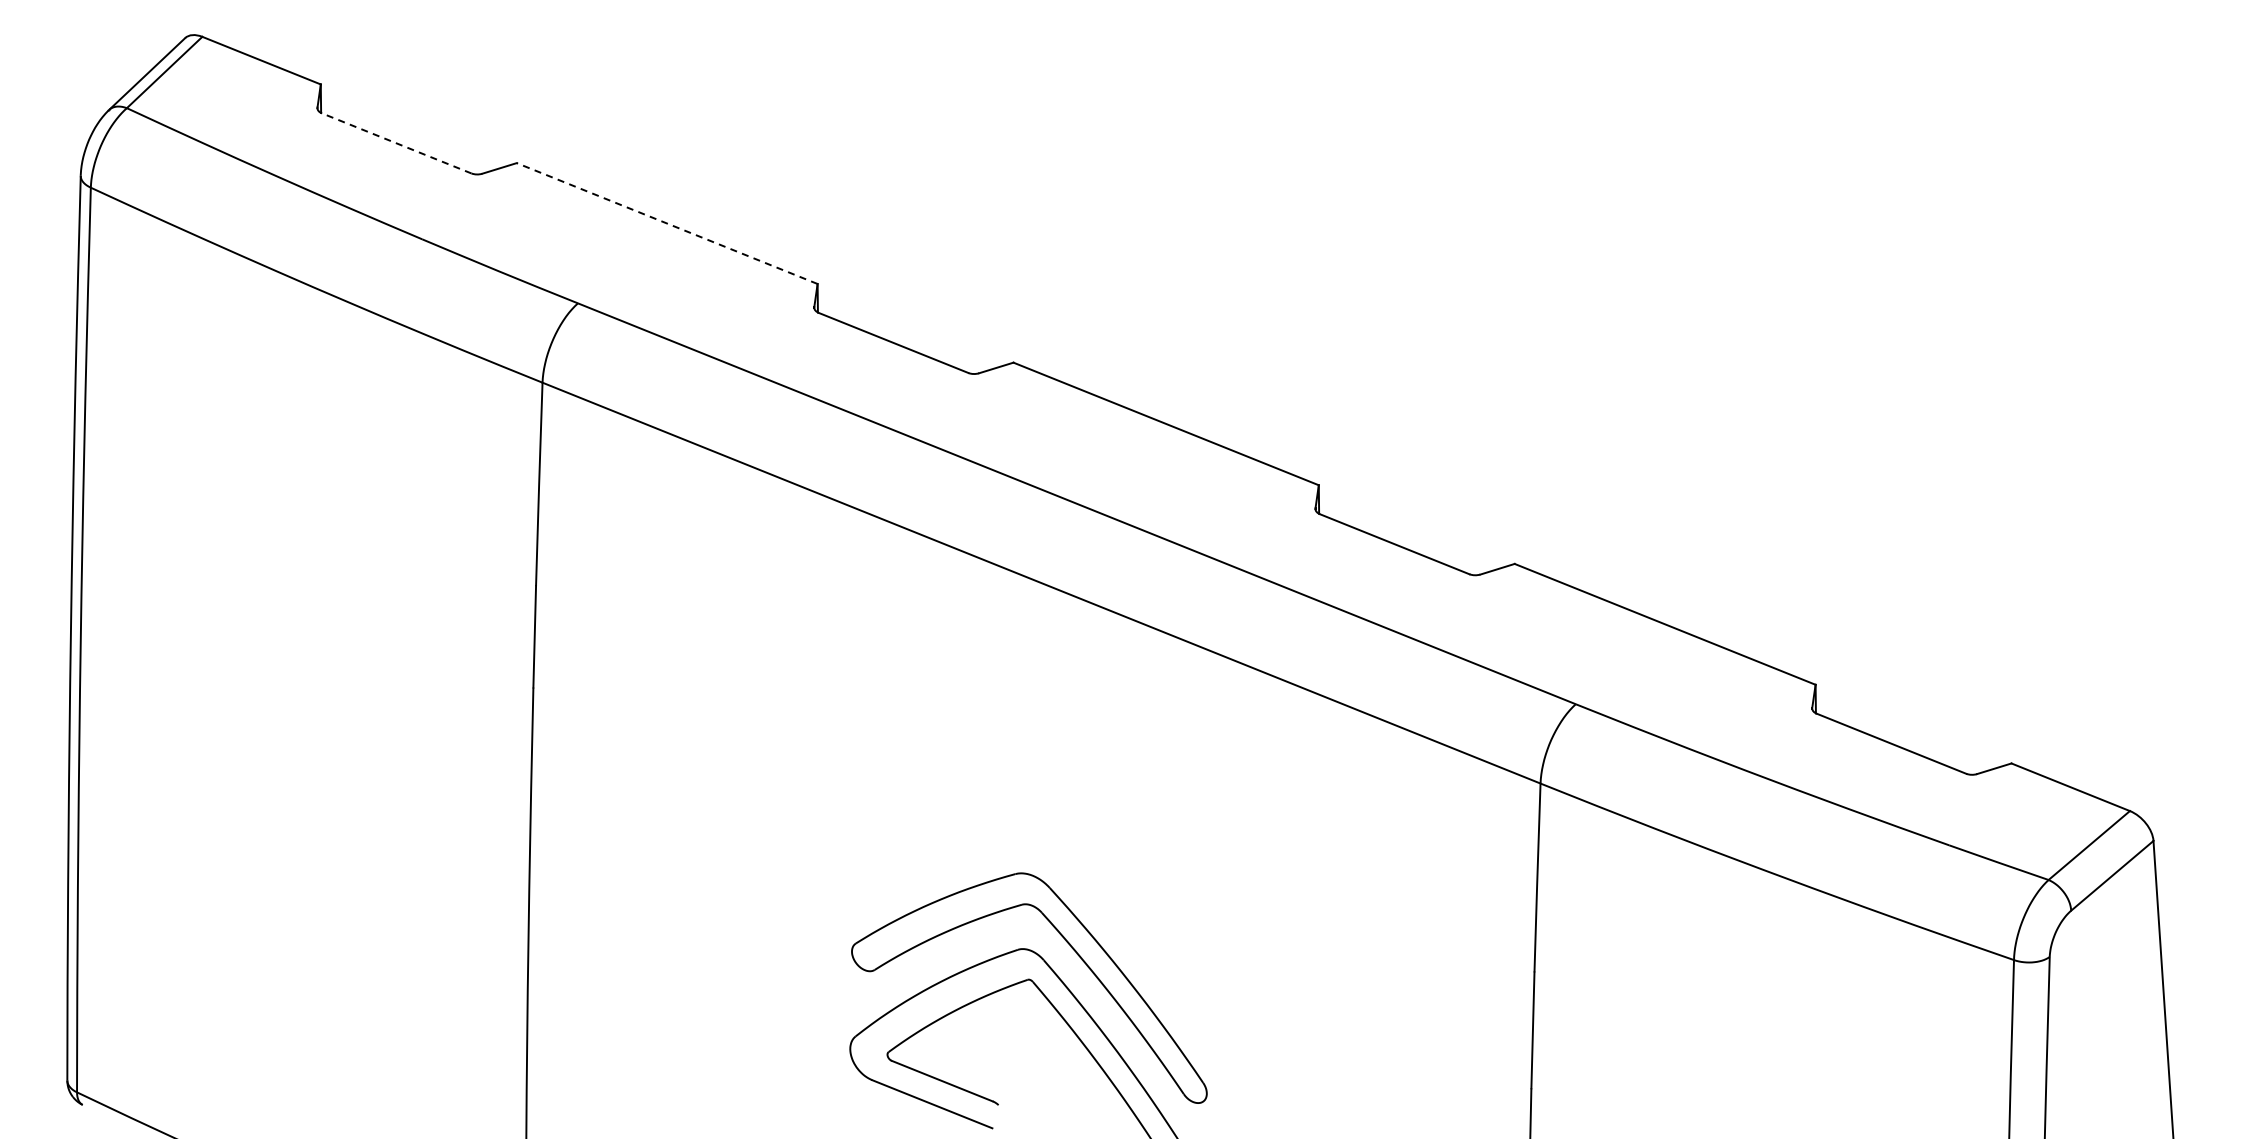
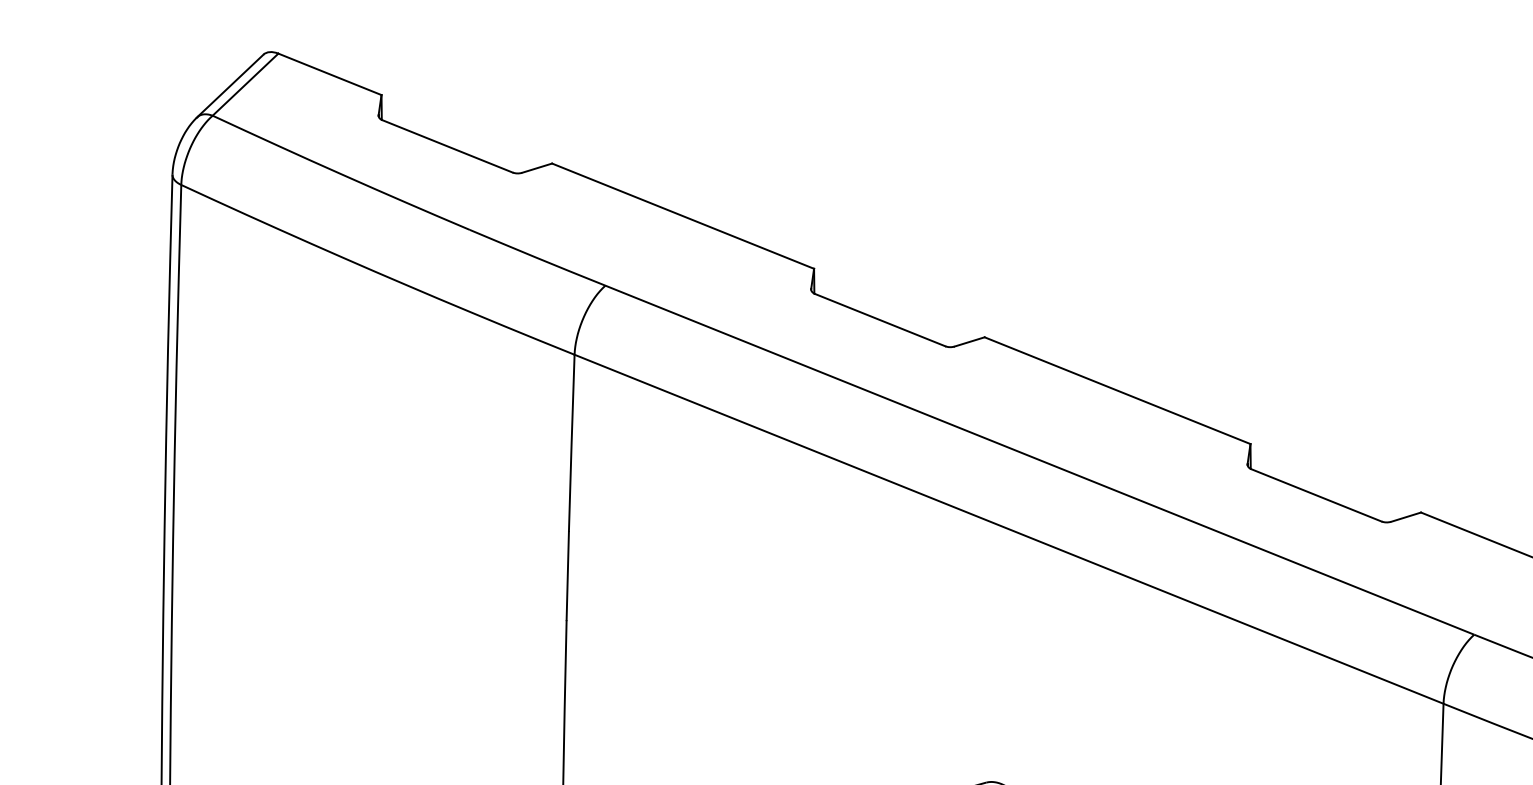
line: (396, 143) -> (447, 146), dashed -> solid
line: (666, 223) -> (682, 216), dashed -> solid

